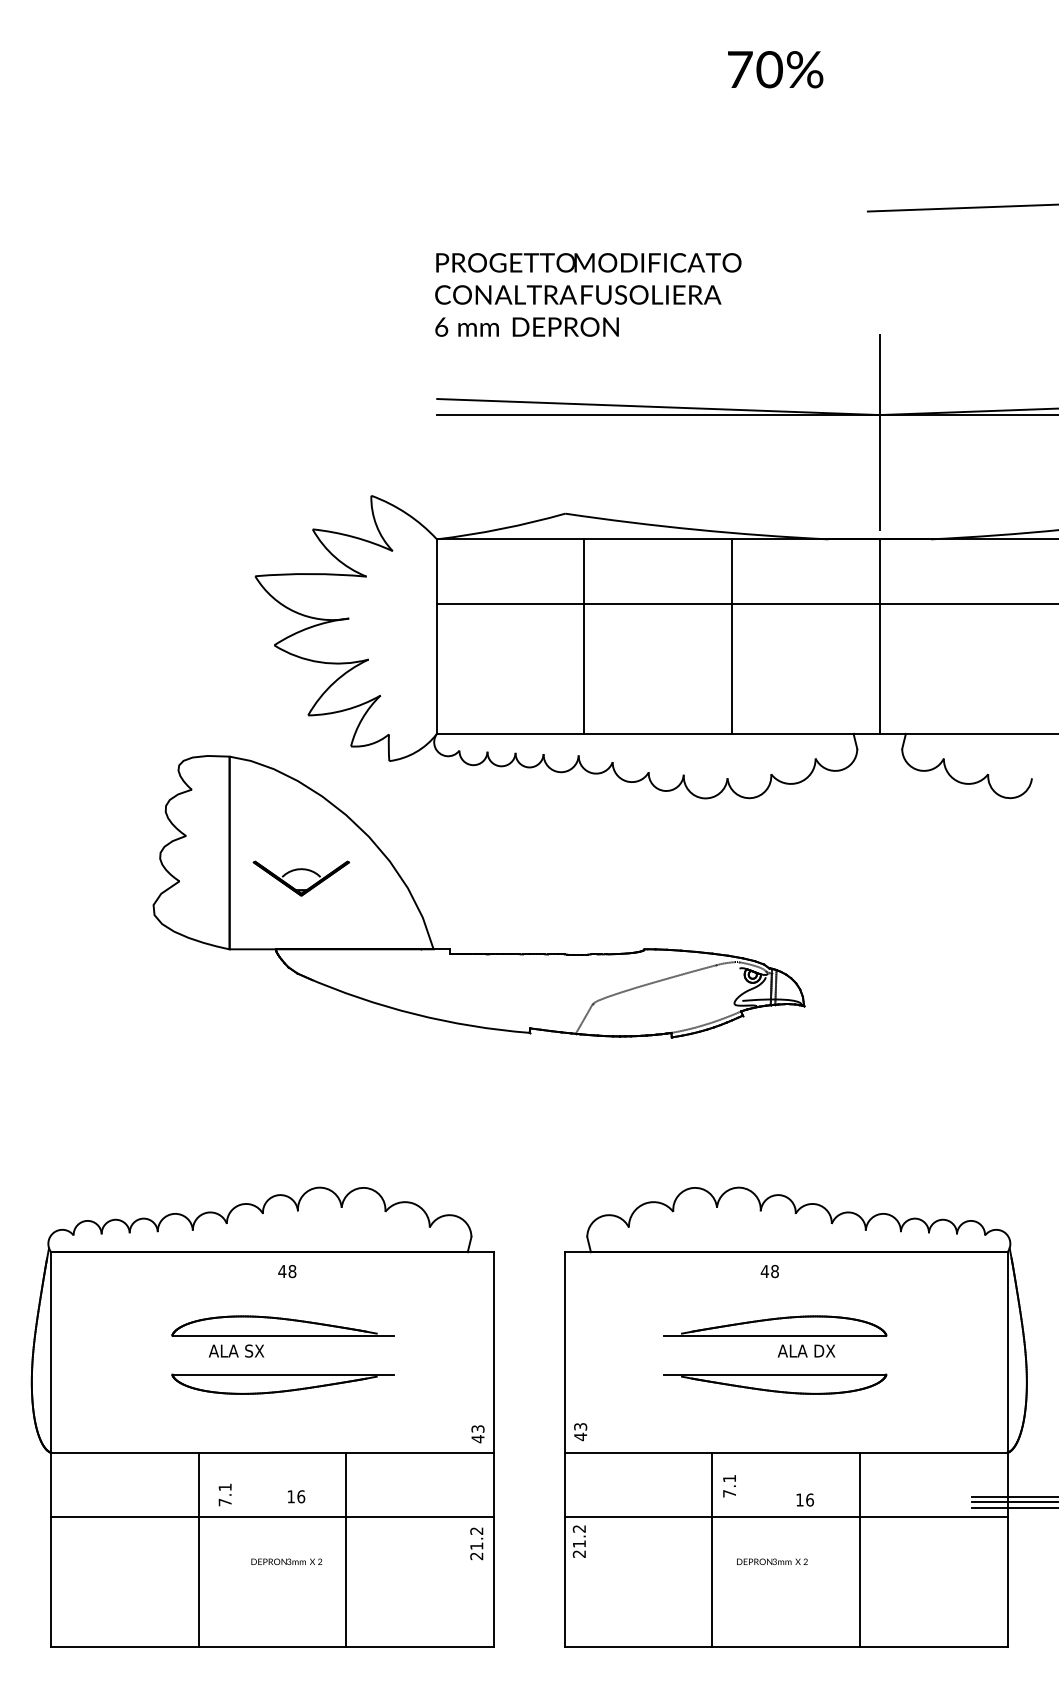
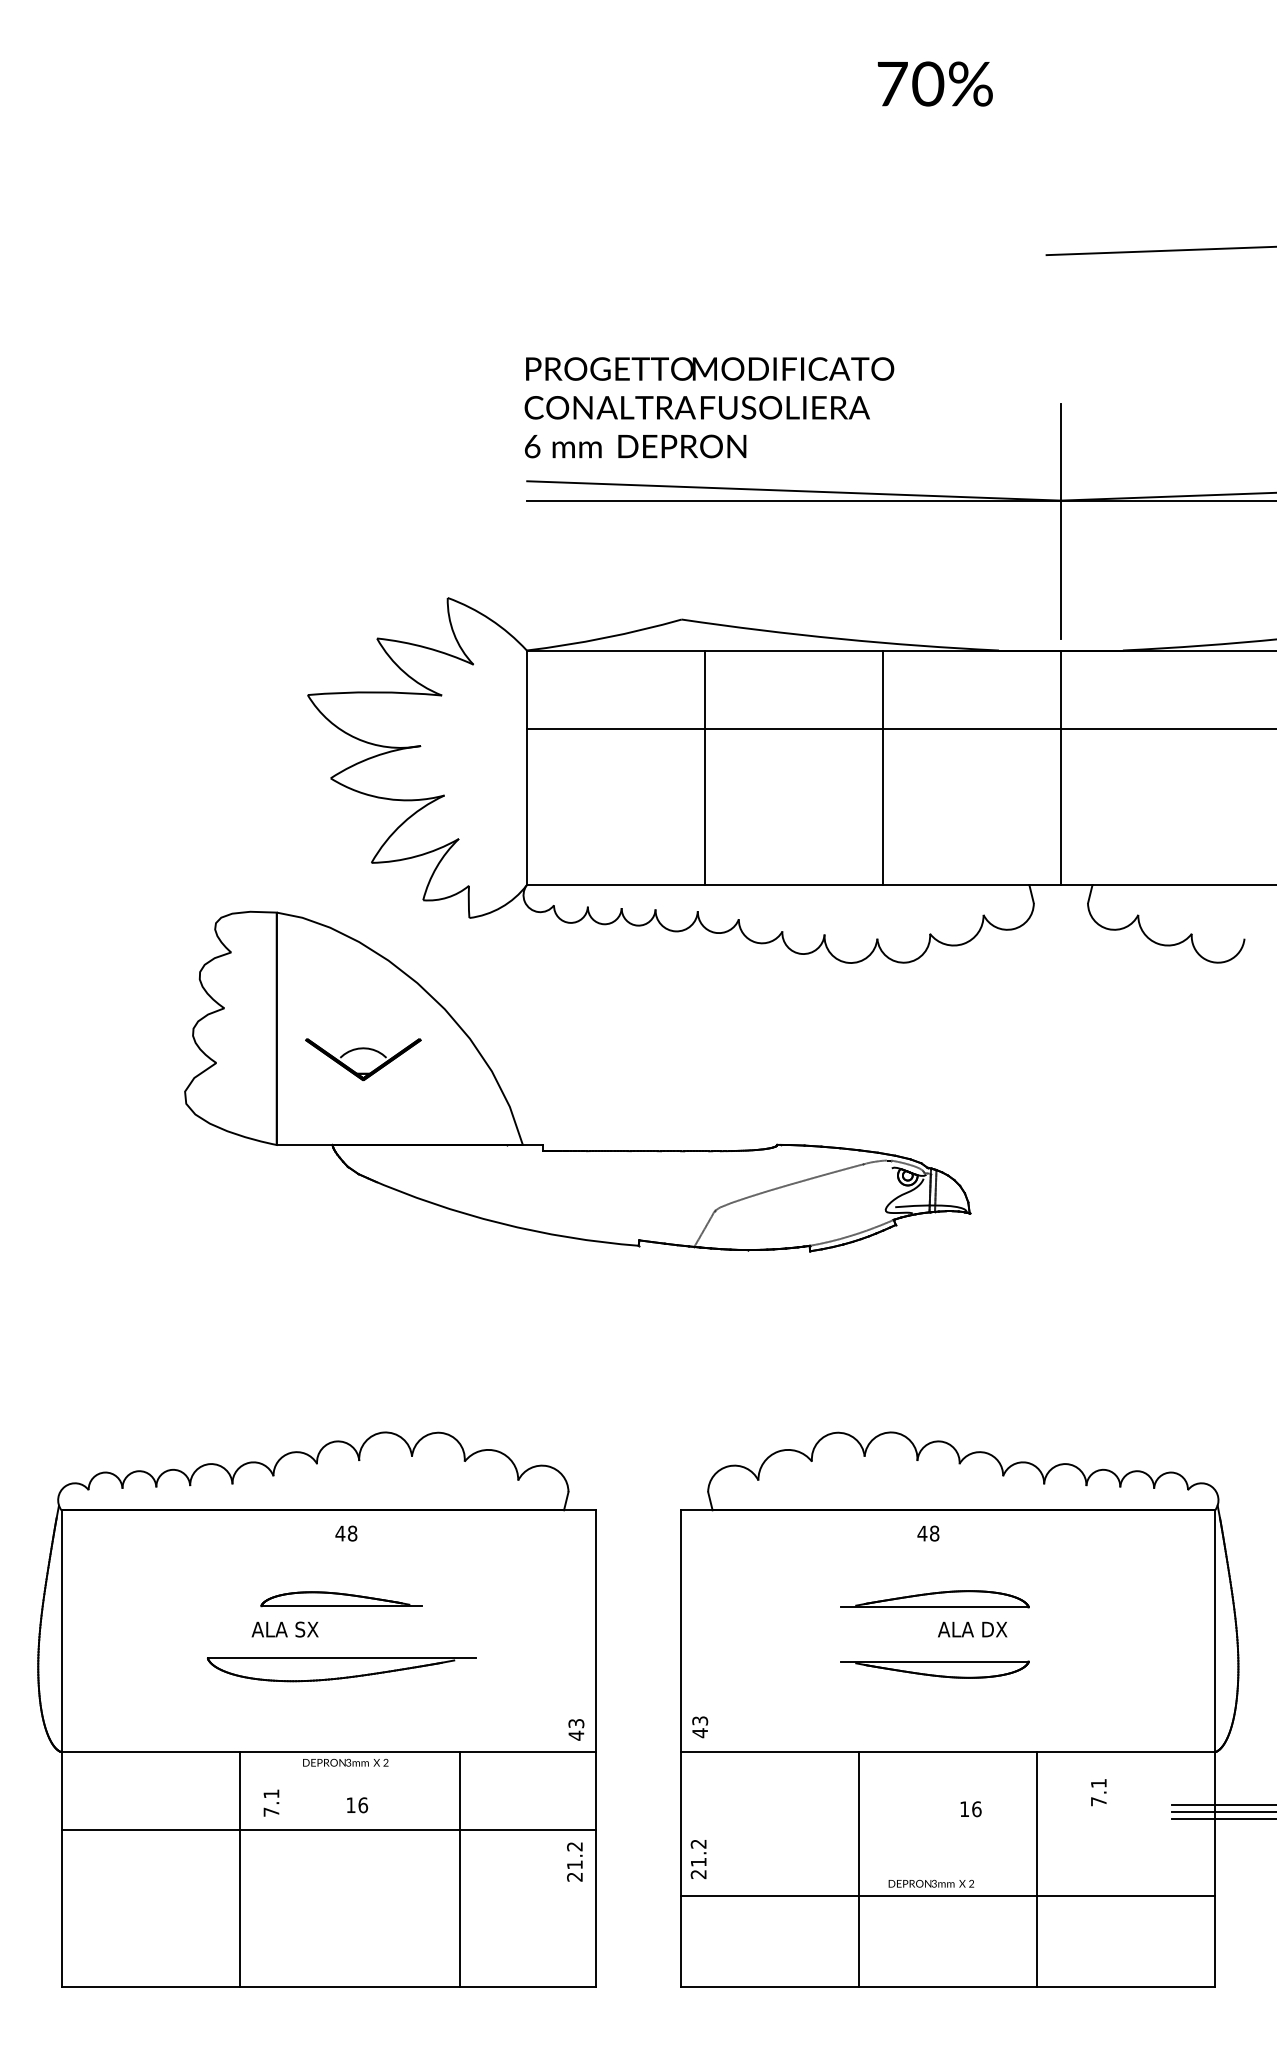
text: (588, 294) -> (709, 407), moved
part: (283, 1325) -> (341, 1598), size x0.6
part: (774, 1325) -> (934, 1598), size x0.7
part: (774, 1384) -> (934, 1669), size x0.7
text: (729, 1486) -> (1098, 1792), moved
line: (786, 1517) -> (948, 1896), moved
line: (346, 1549) -> (459, 1868), moved
text: (286, 1561) -> (345, 1762), moved

